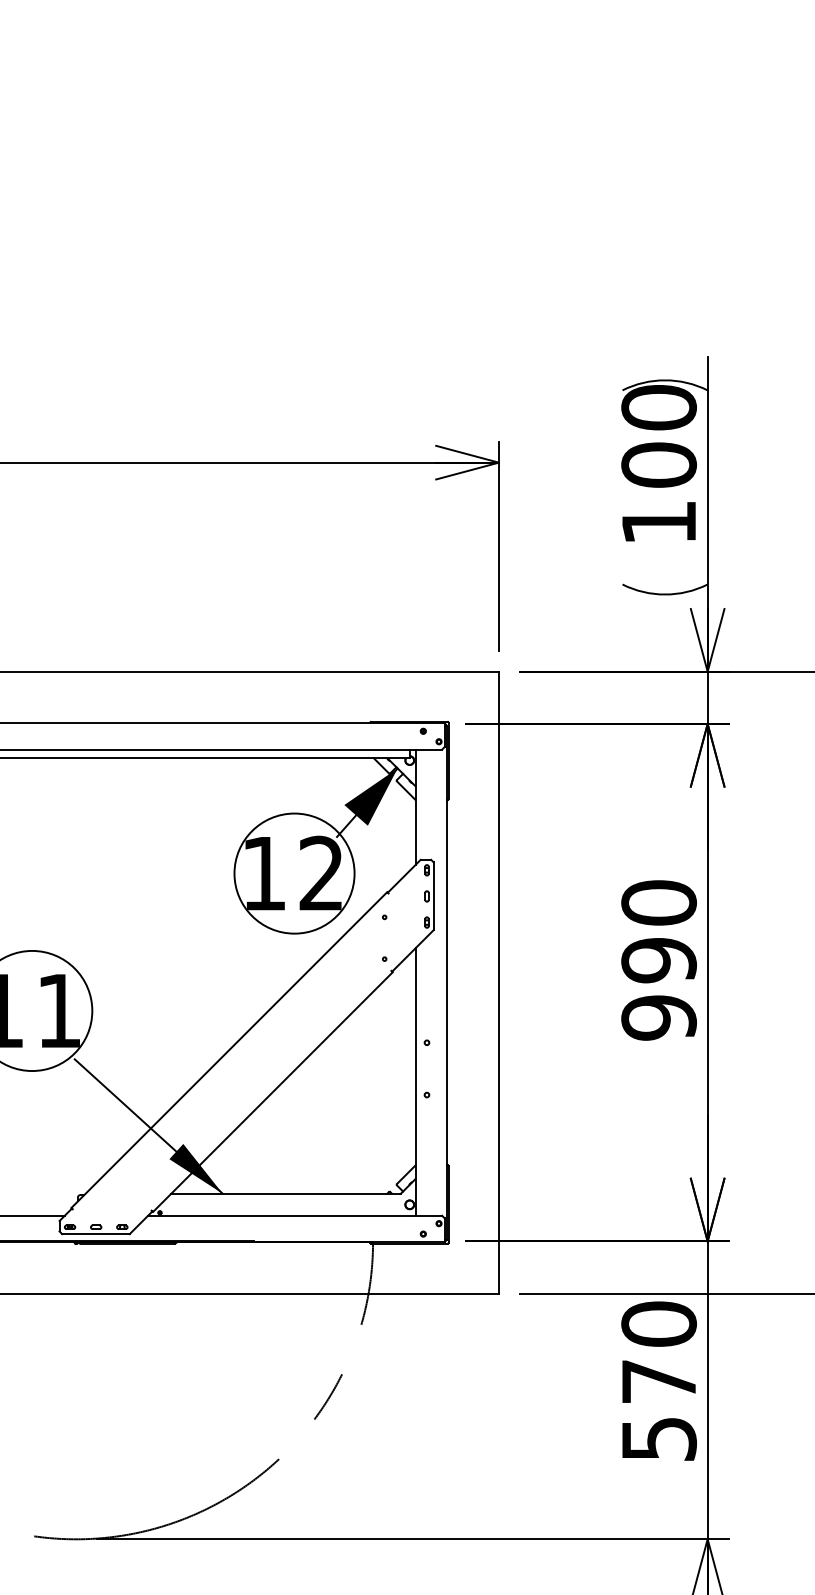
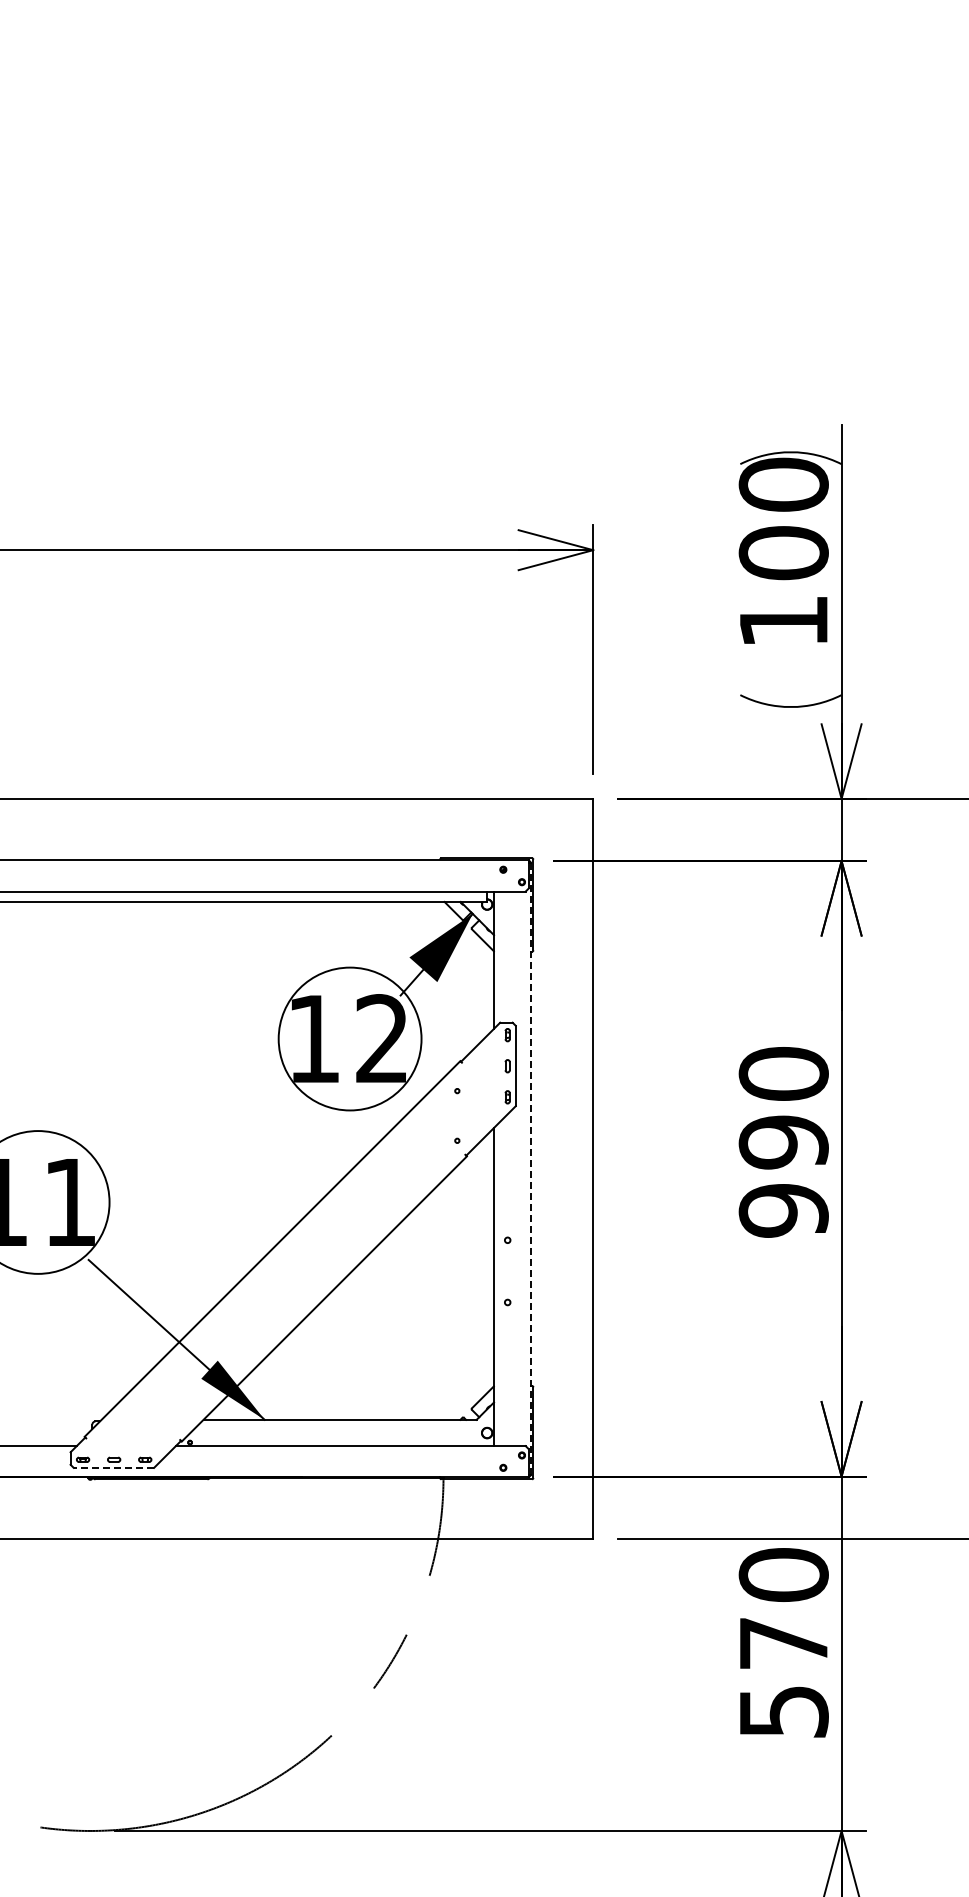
line: (447, 982) -> (531, 1168), solid -> dashed
line: (95, 1233) -> (113, 1467), solid -> dashed

